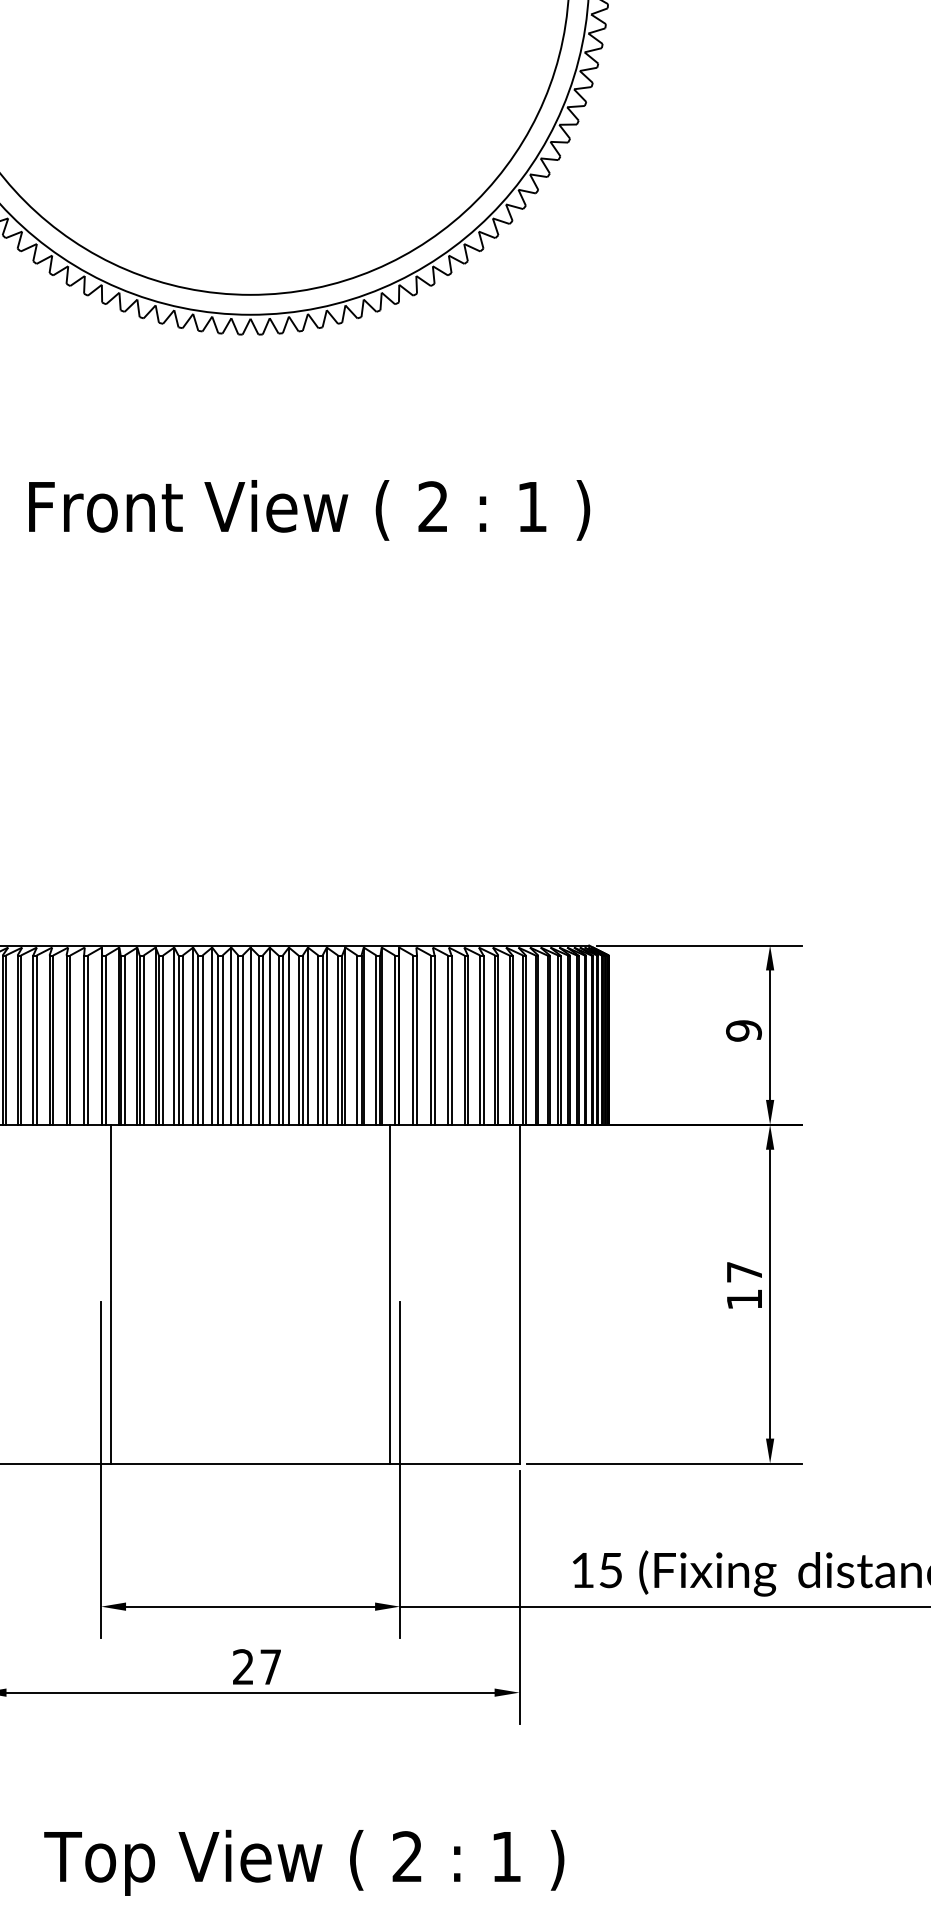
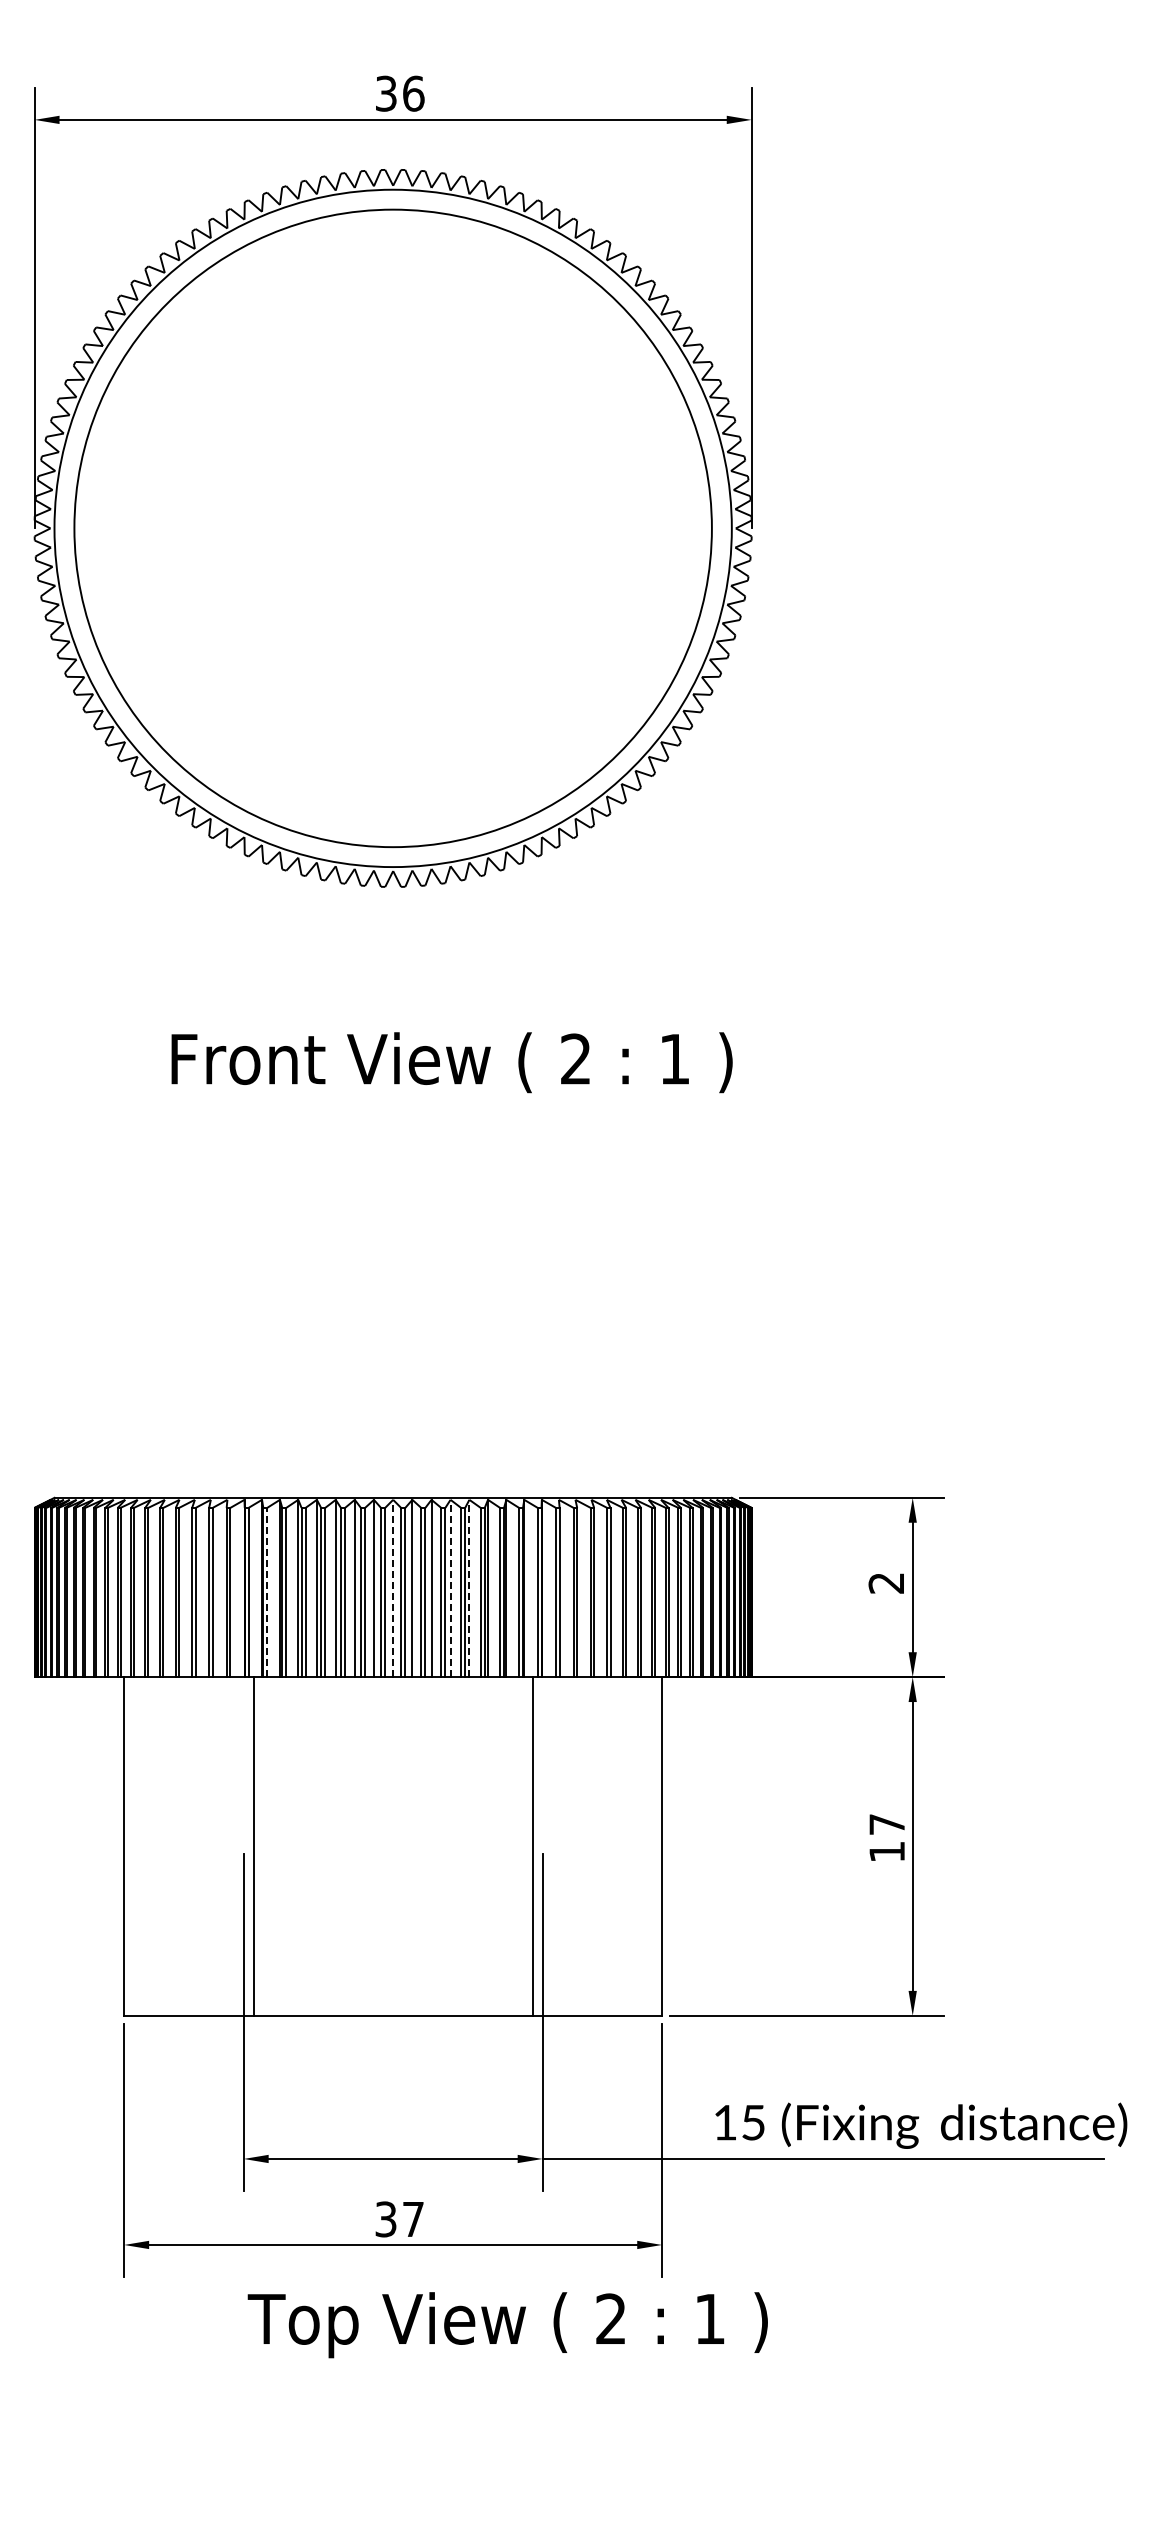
text: (743, 1031) -> (886, 1583), 9 -> 2
line: (250, 1036) -> (393, 1588), solid -> dashed
line: (307, 1036) -> (450, 1588), solid -> dashed
line: (326, 1036) -> (469, 1588), solid -> dashed
line: (124, 1040) -> (267, 1592), solid -> dashed
text: (242, 1667) -> (385, 2219), 27 -> 37
text: (303, 1863) -> (507, 2325), moved

